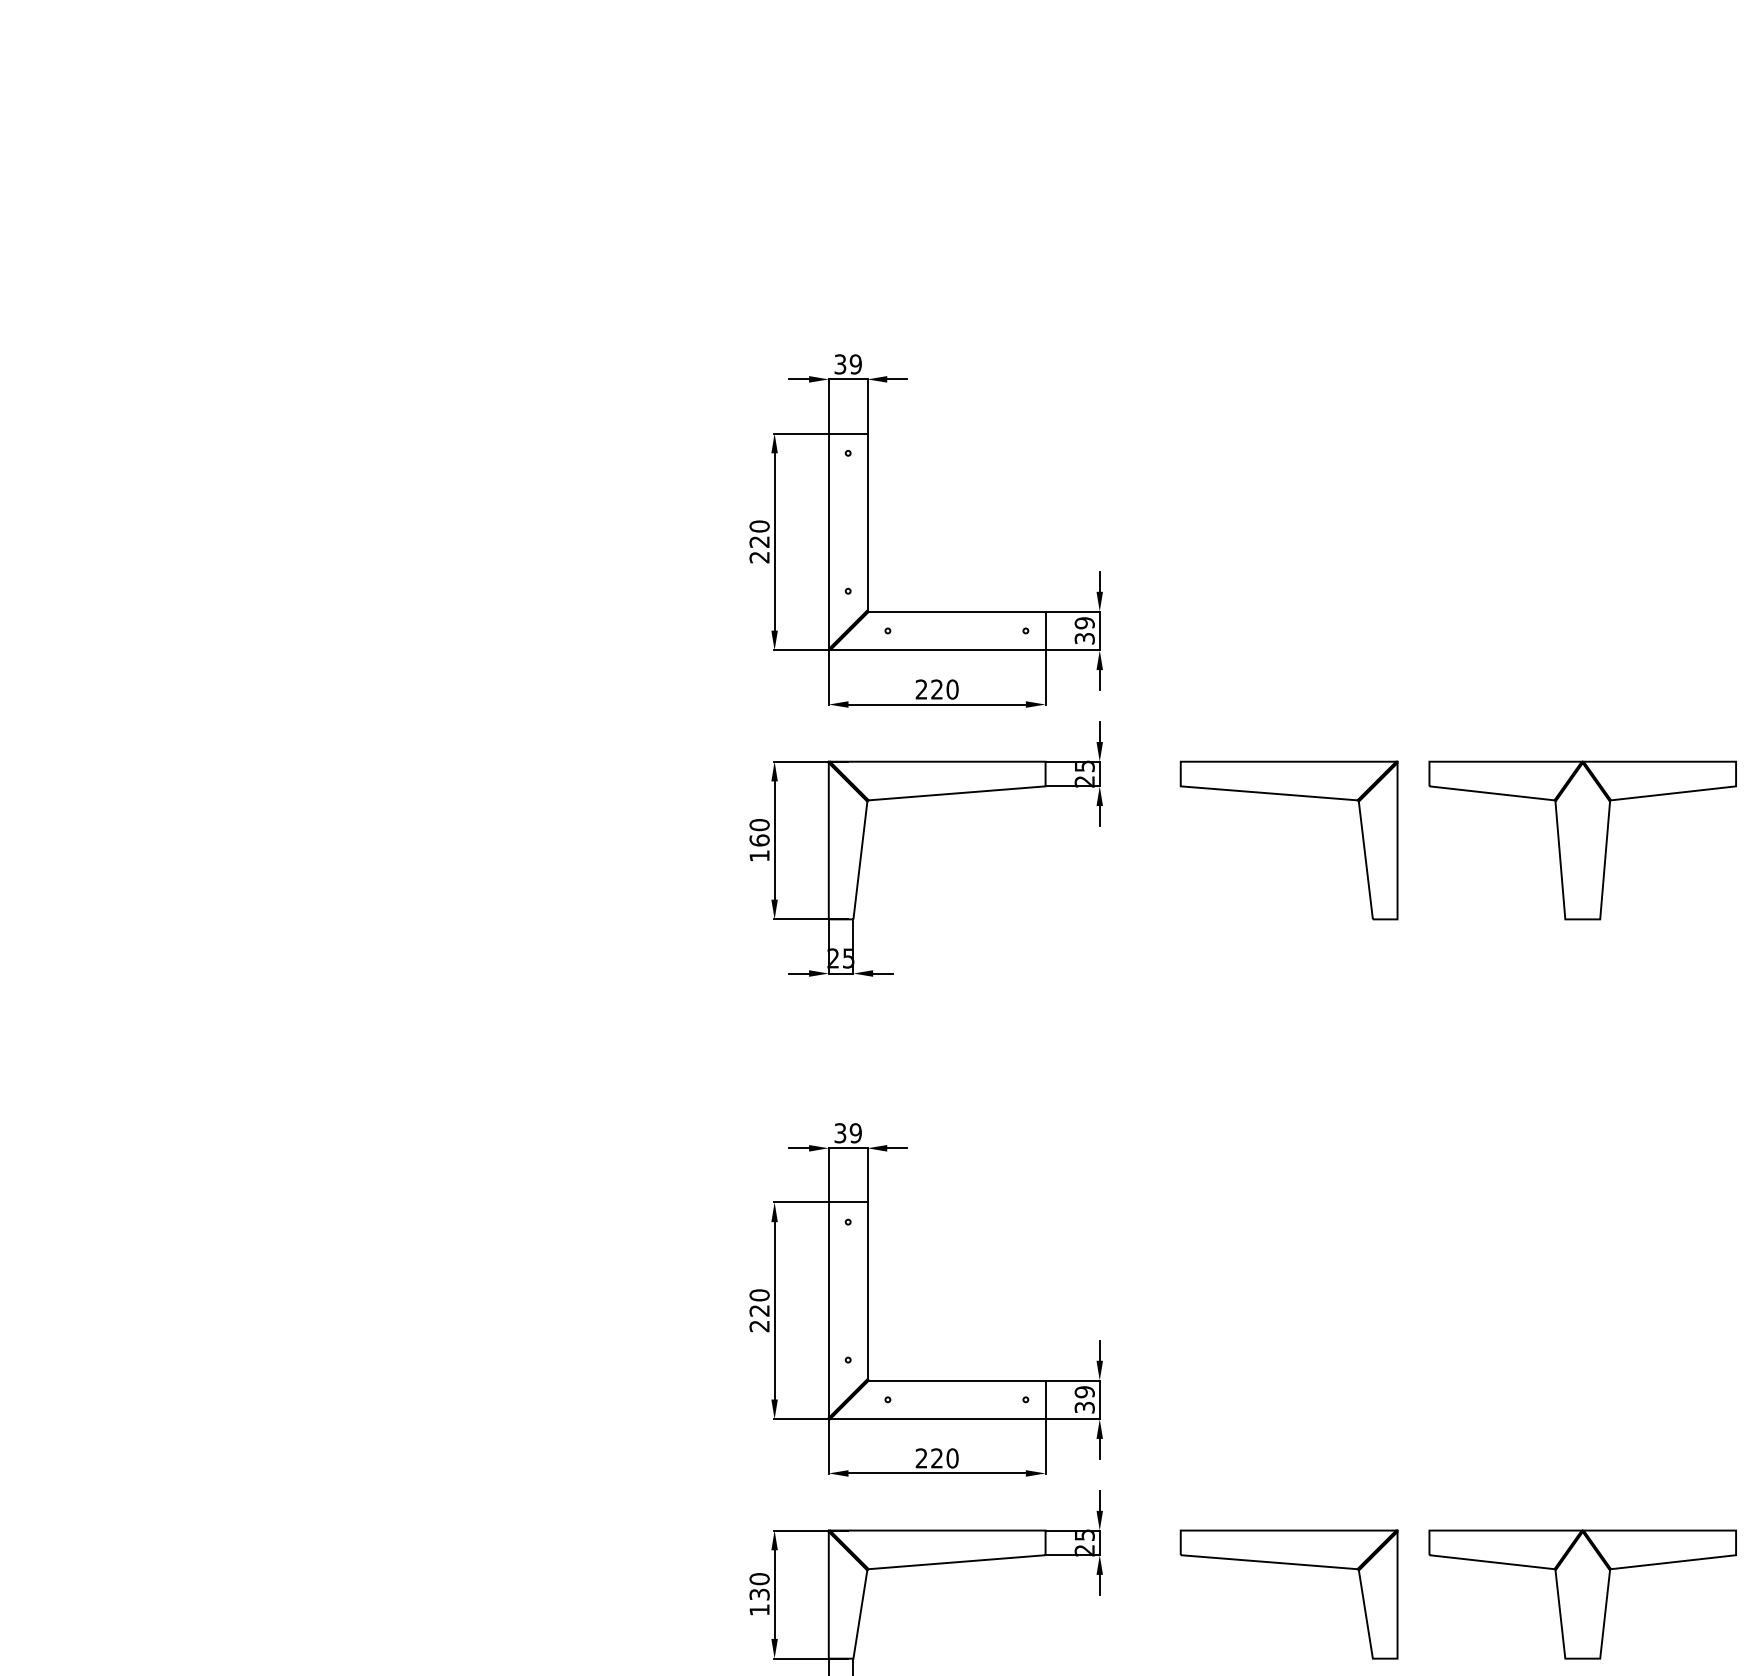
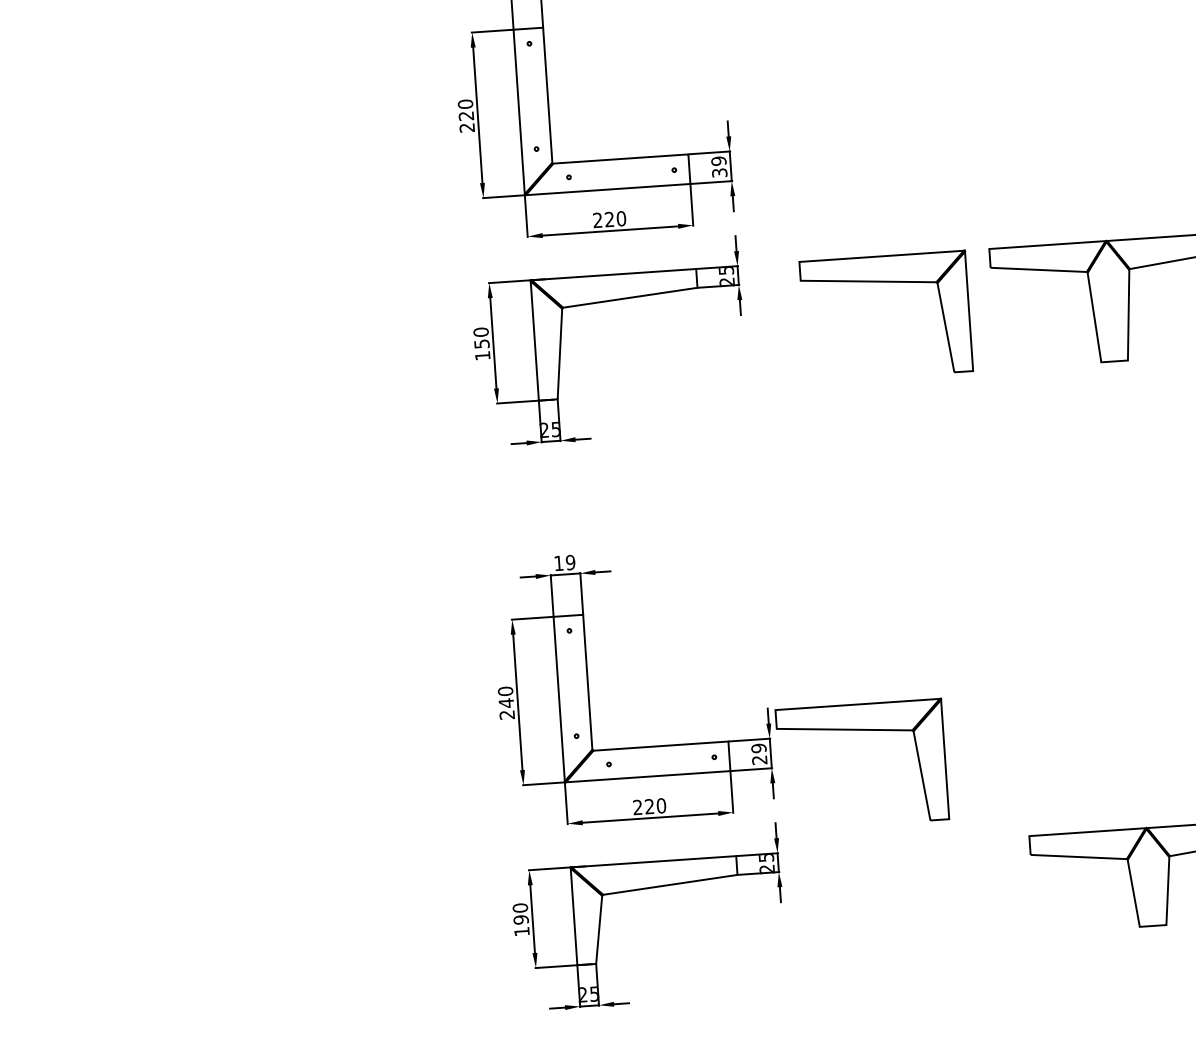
text: (759, 840) -> (481, 344), 160 -> 150
text: (840, 1133) -> (558, 563), 39 -> 19
text: (759, 1310) -> (506, 702), 220 -> 240
part: (1221, 1378) -> (862, 730), added
text: (1084, 1407) -> (759, 760), 39 -> 29
part: (1294, 1565) -> (928, 869), removed
text: (759, 1594) -> (521, 919), 130 -> 190

